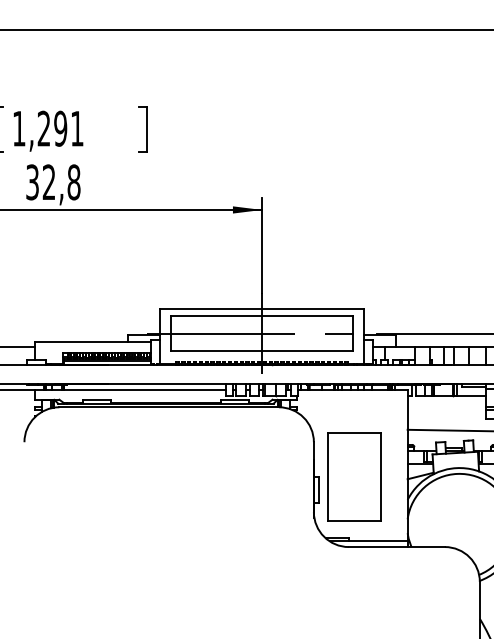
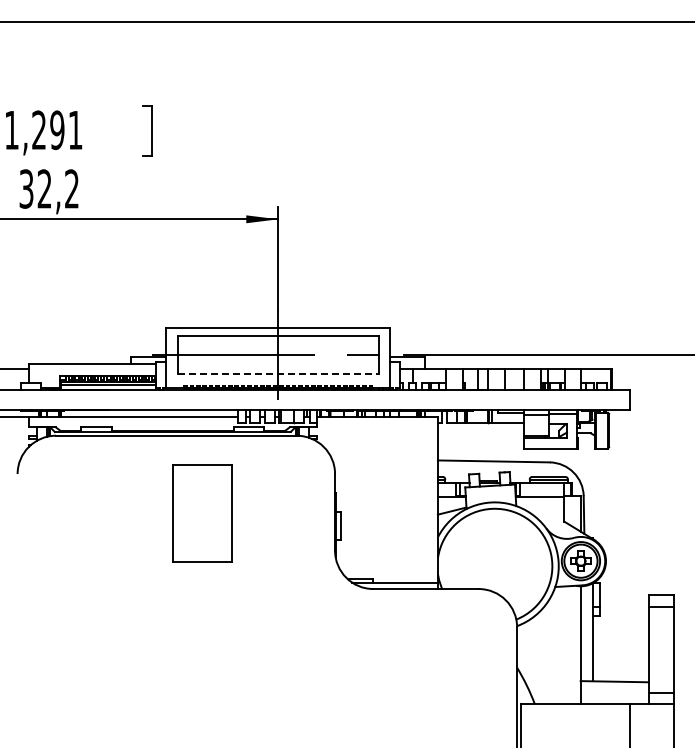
text: (74, 181) -> (72, 188), 32,8 -> 32,2
line: (262, 351) -> (278, 374), solid -> dashed
part: (354, 477) -> (202, 513), moved

